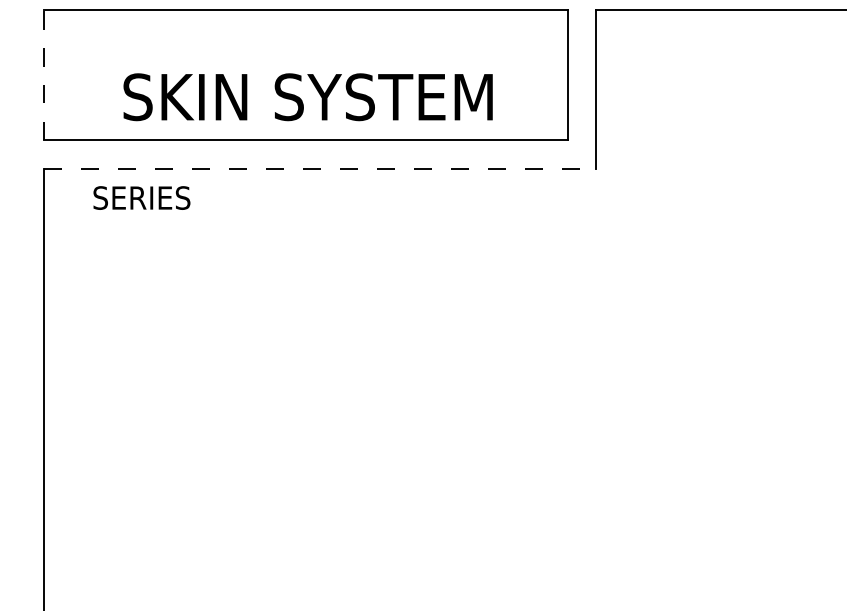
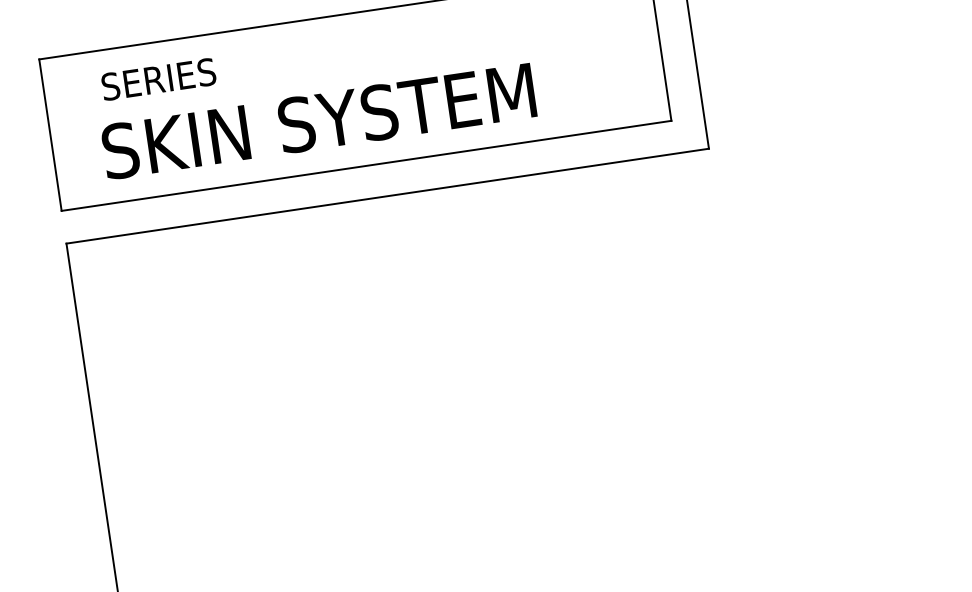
line: (43, 74) -> (49, 134), dashed -> solid
text: (307, 97) -> (318, 121), moved
line: (319, 168) -> (387, 196), dashed -> solid
text: (141, 197) -> (158, 78), moved

